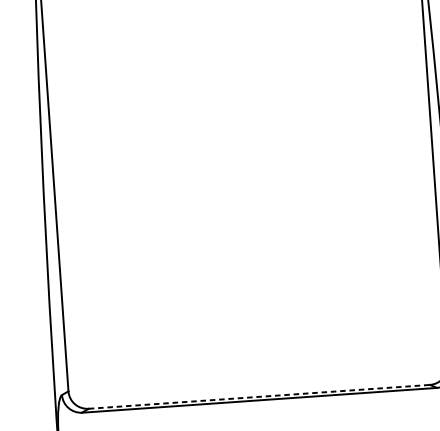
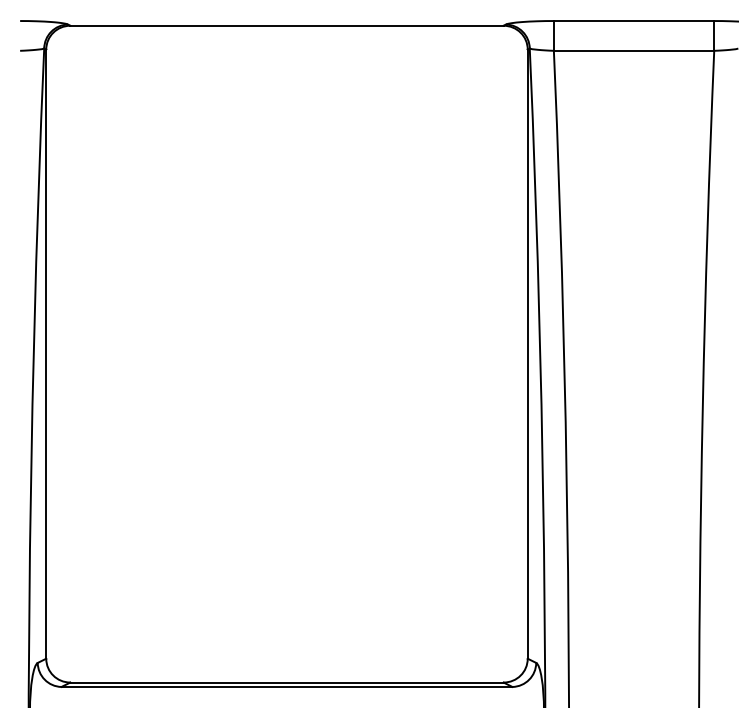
line: (259, 396) -> (287, 682), dashed -> solid

